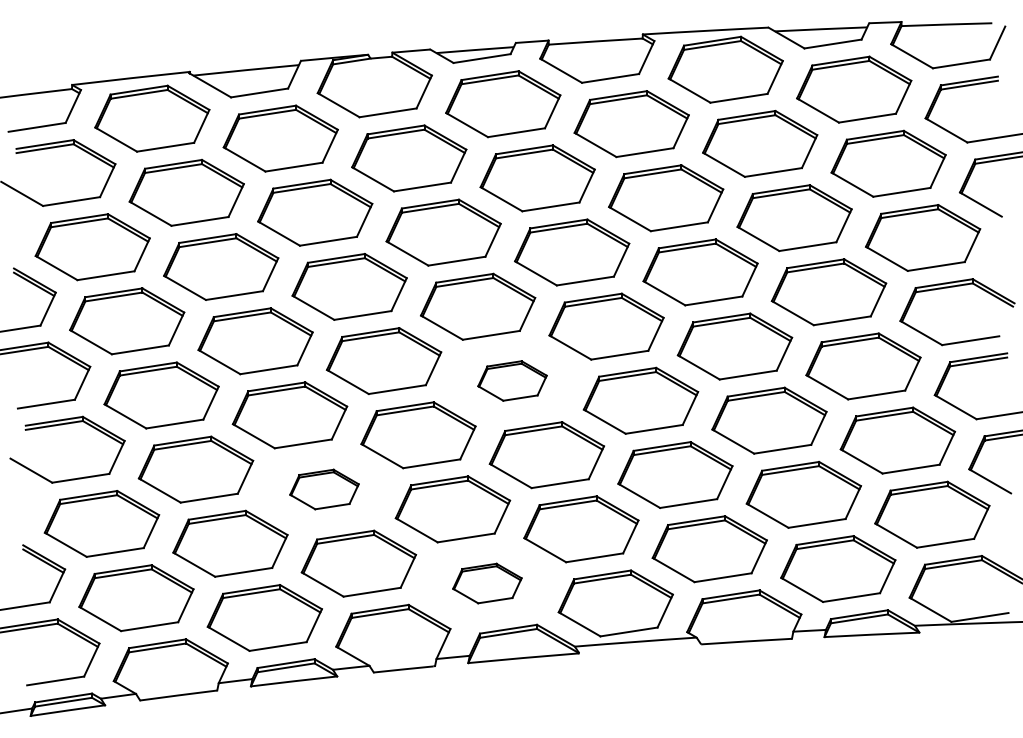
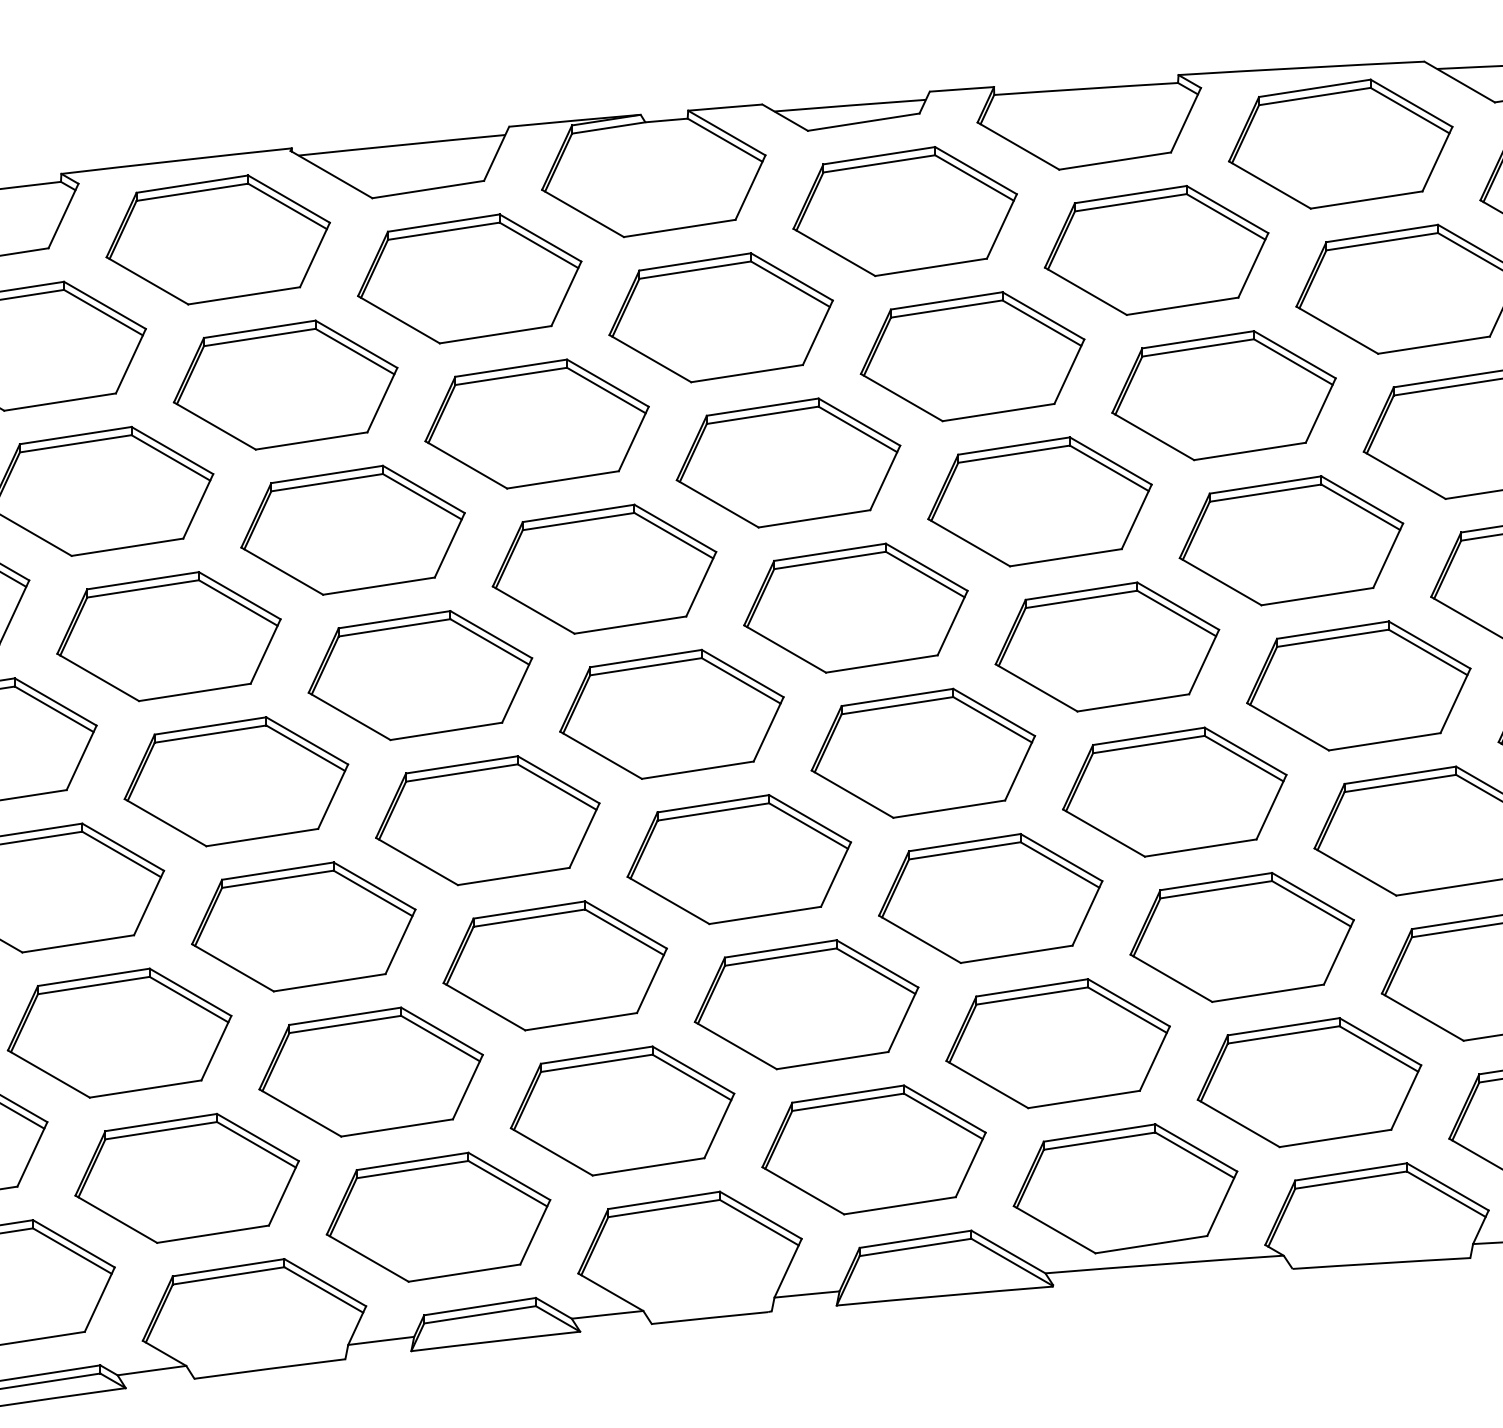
part: (512, 380) -> (923, 752), size x1.67
part: (324, 489) -> (555, 965), size x1.67
part: (487, 583) -> (874, 1149), size x1.67

